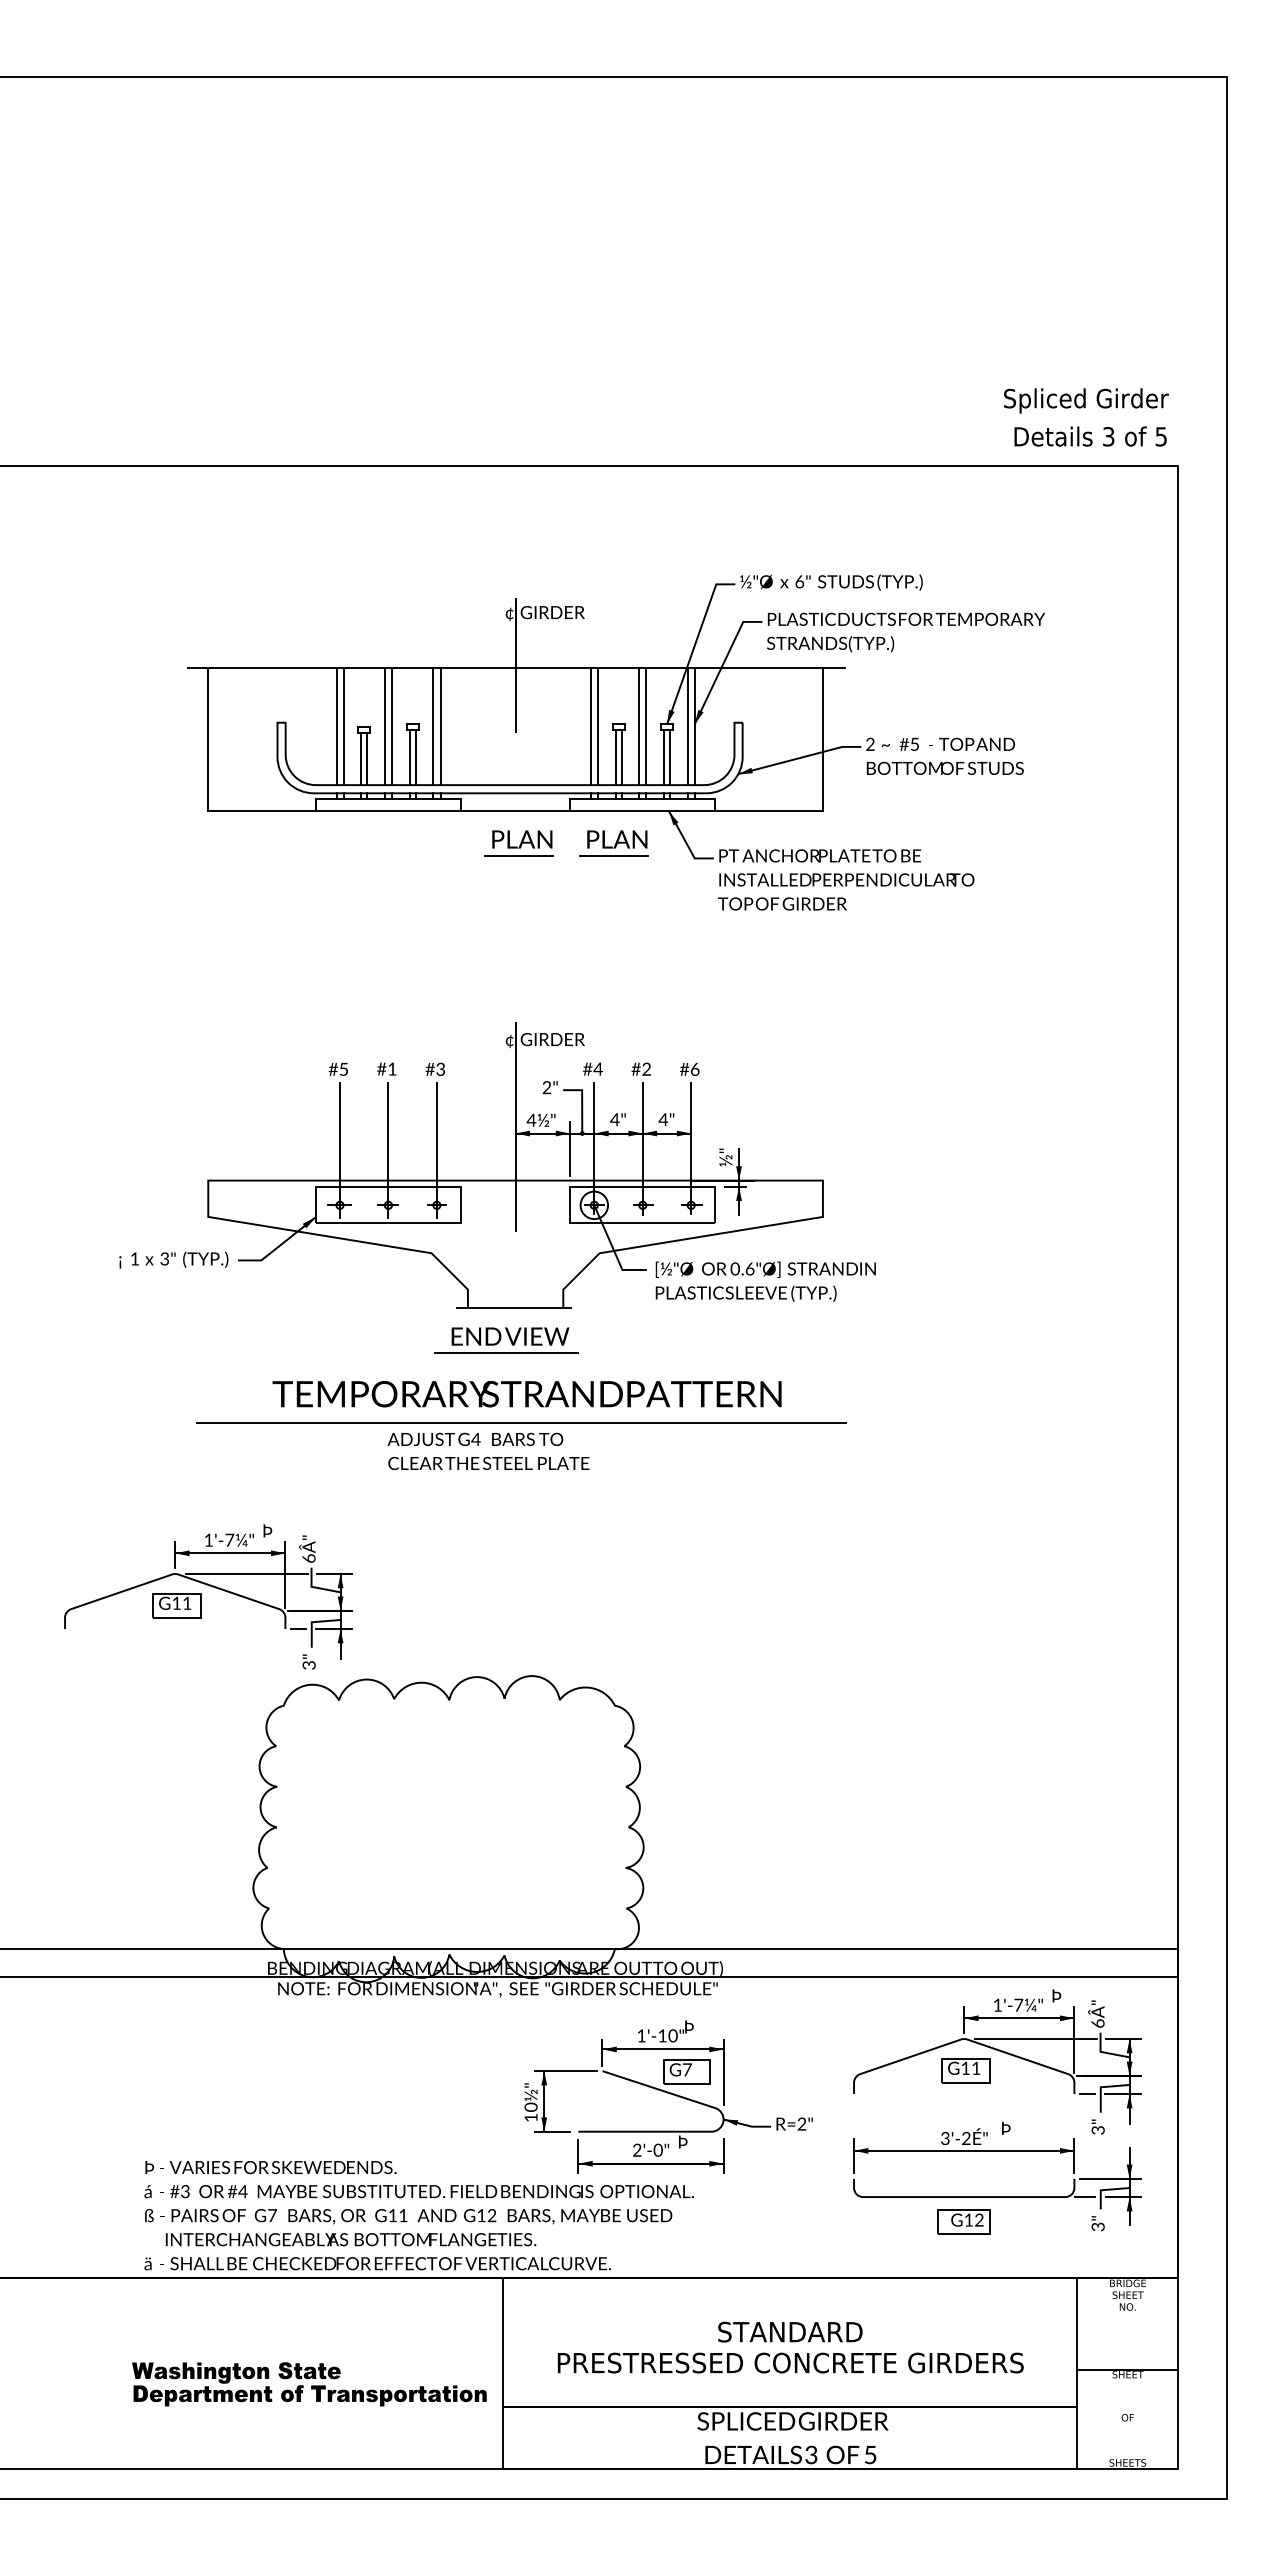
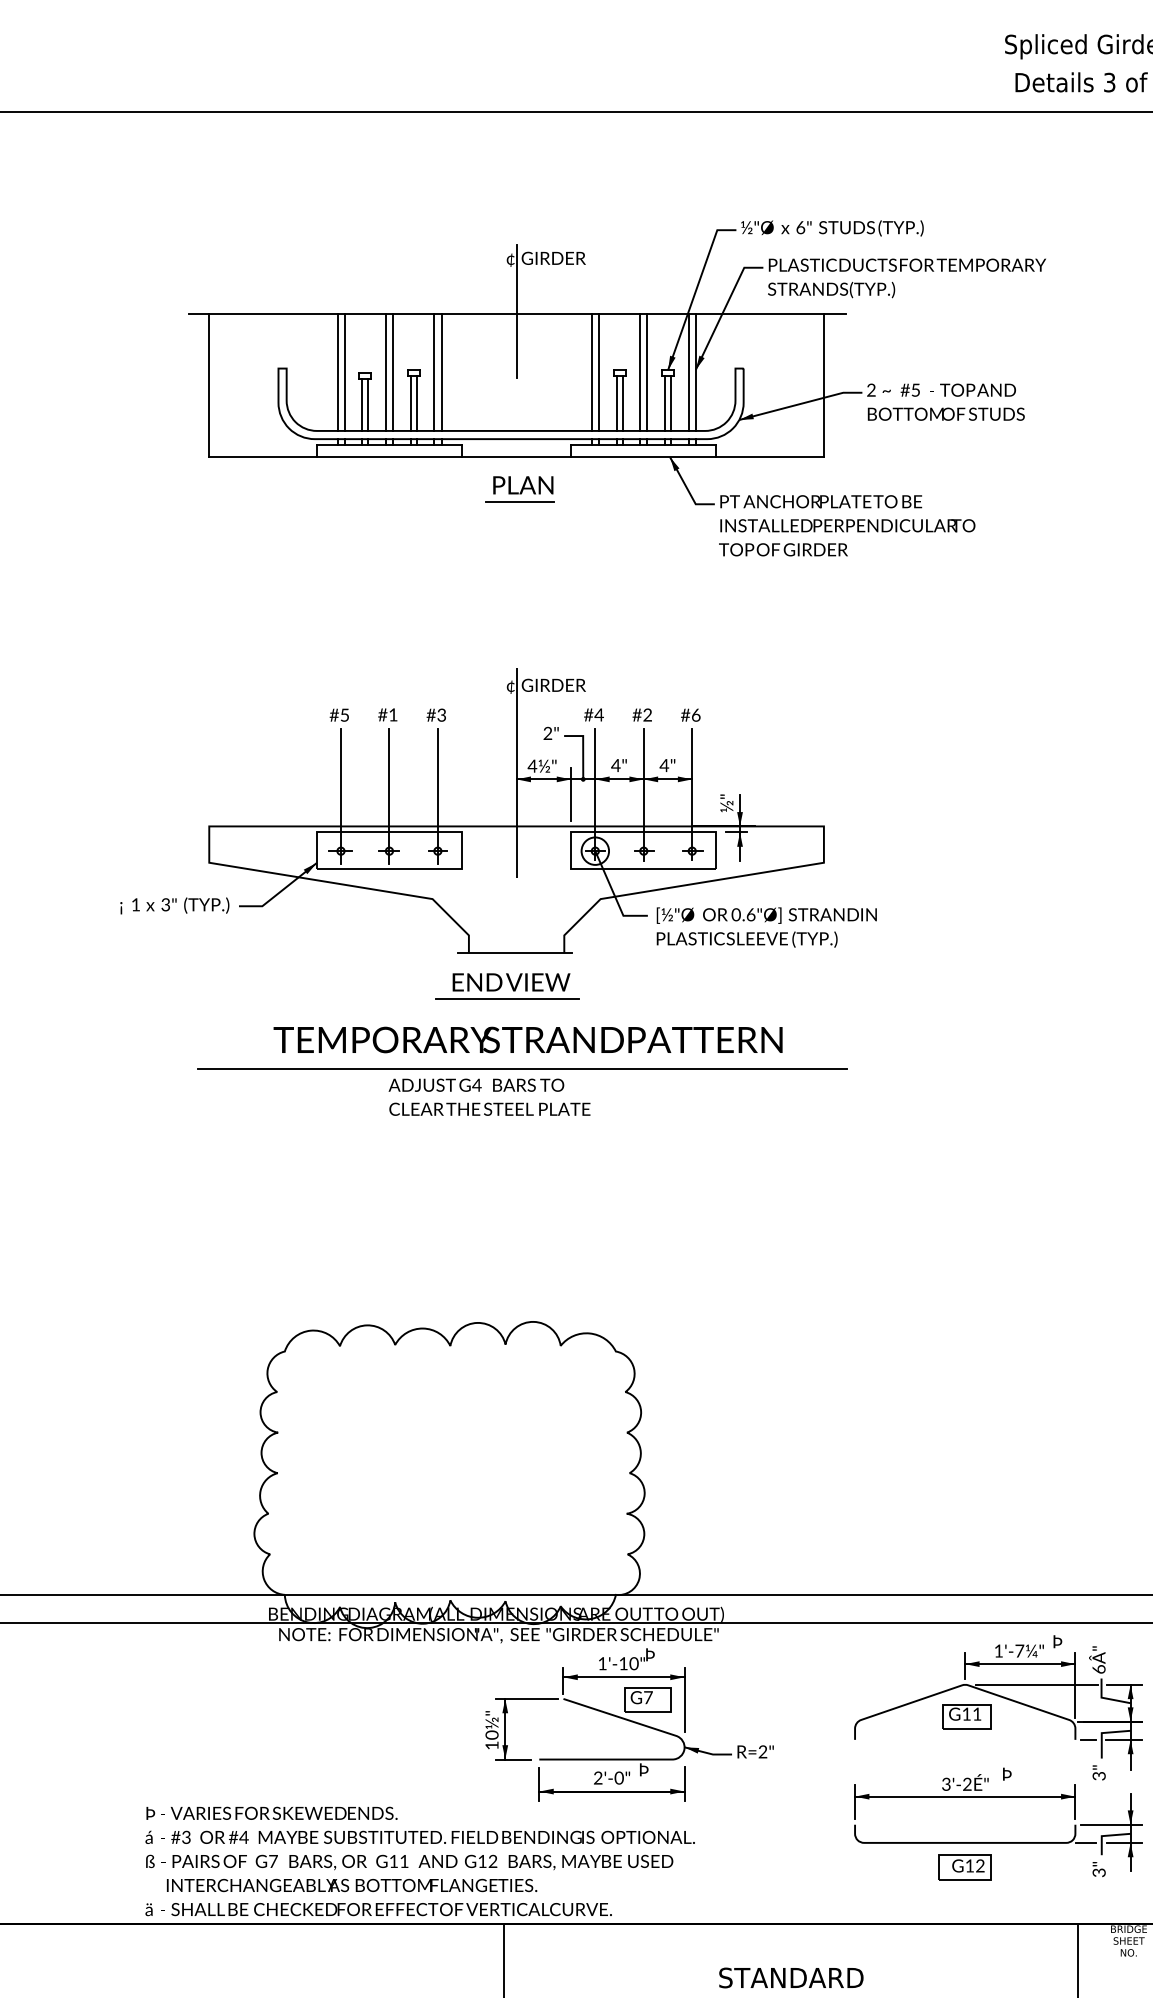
part: (613, 843) -> (614, 489), removed
part: (201, 1596) -> (202, 1242), removed
part: (668, 2096) -> (629, 1724), moved

